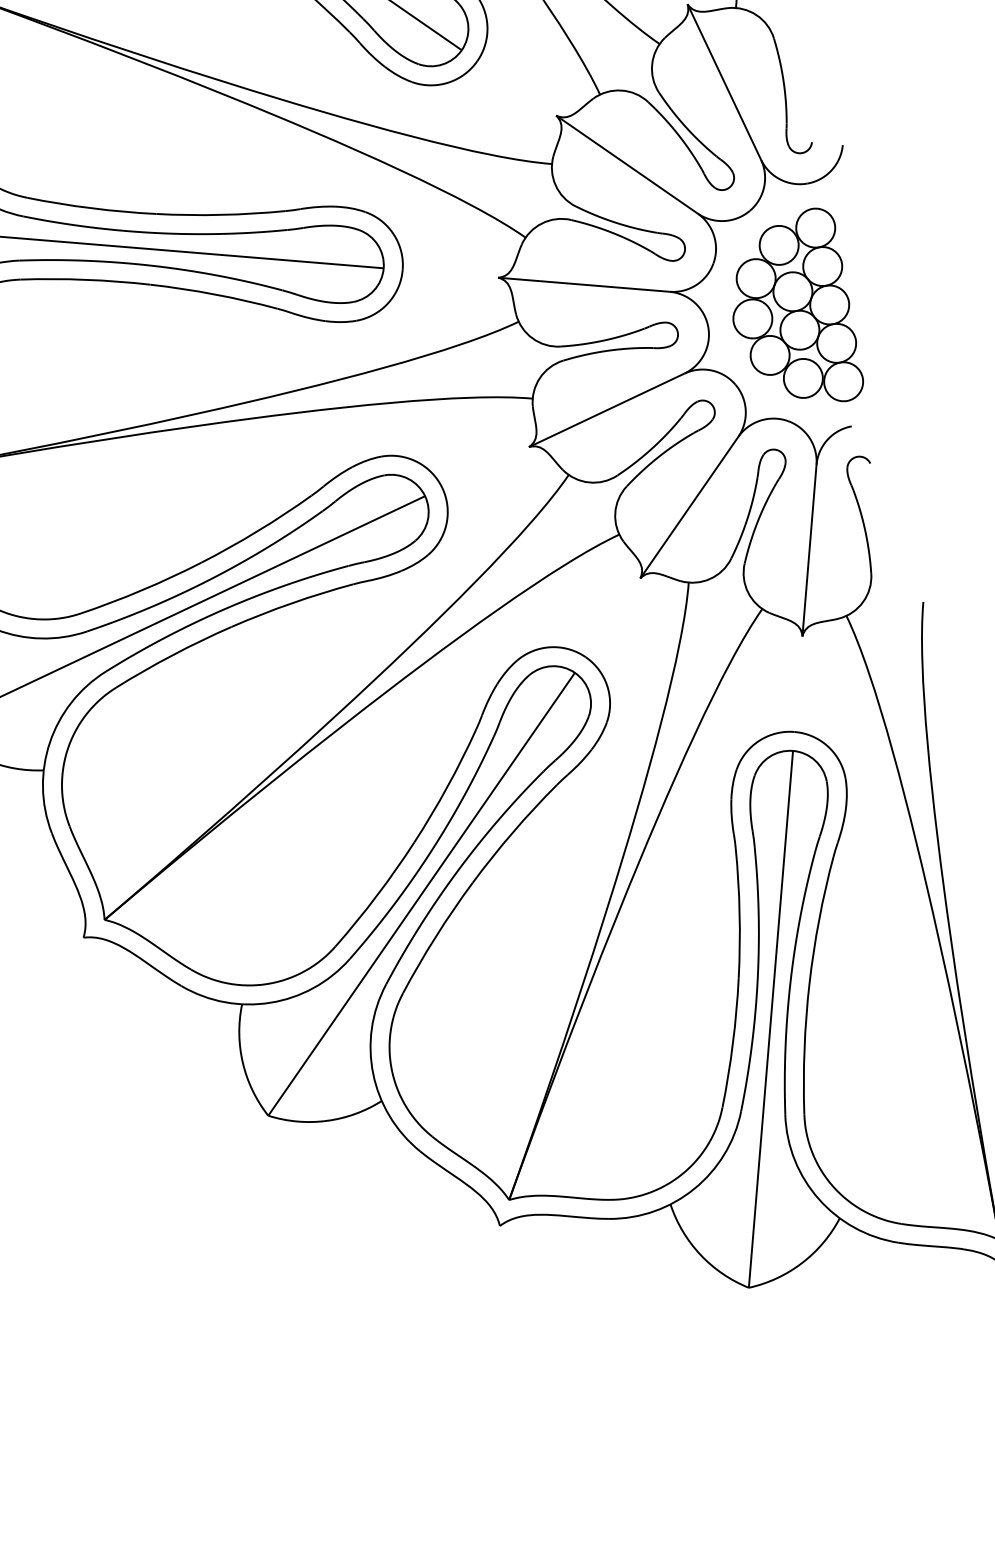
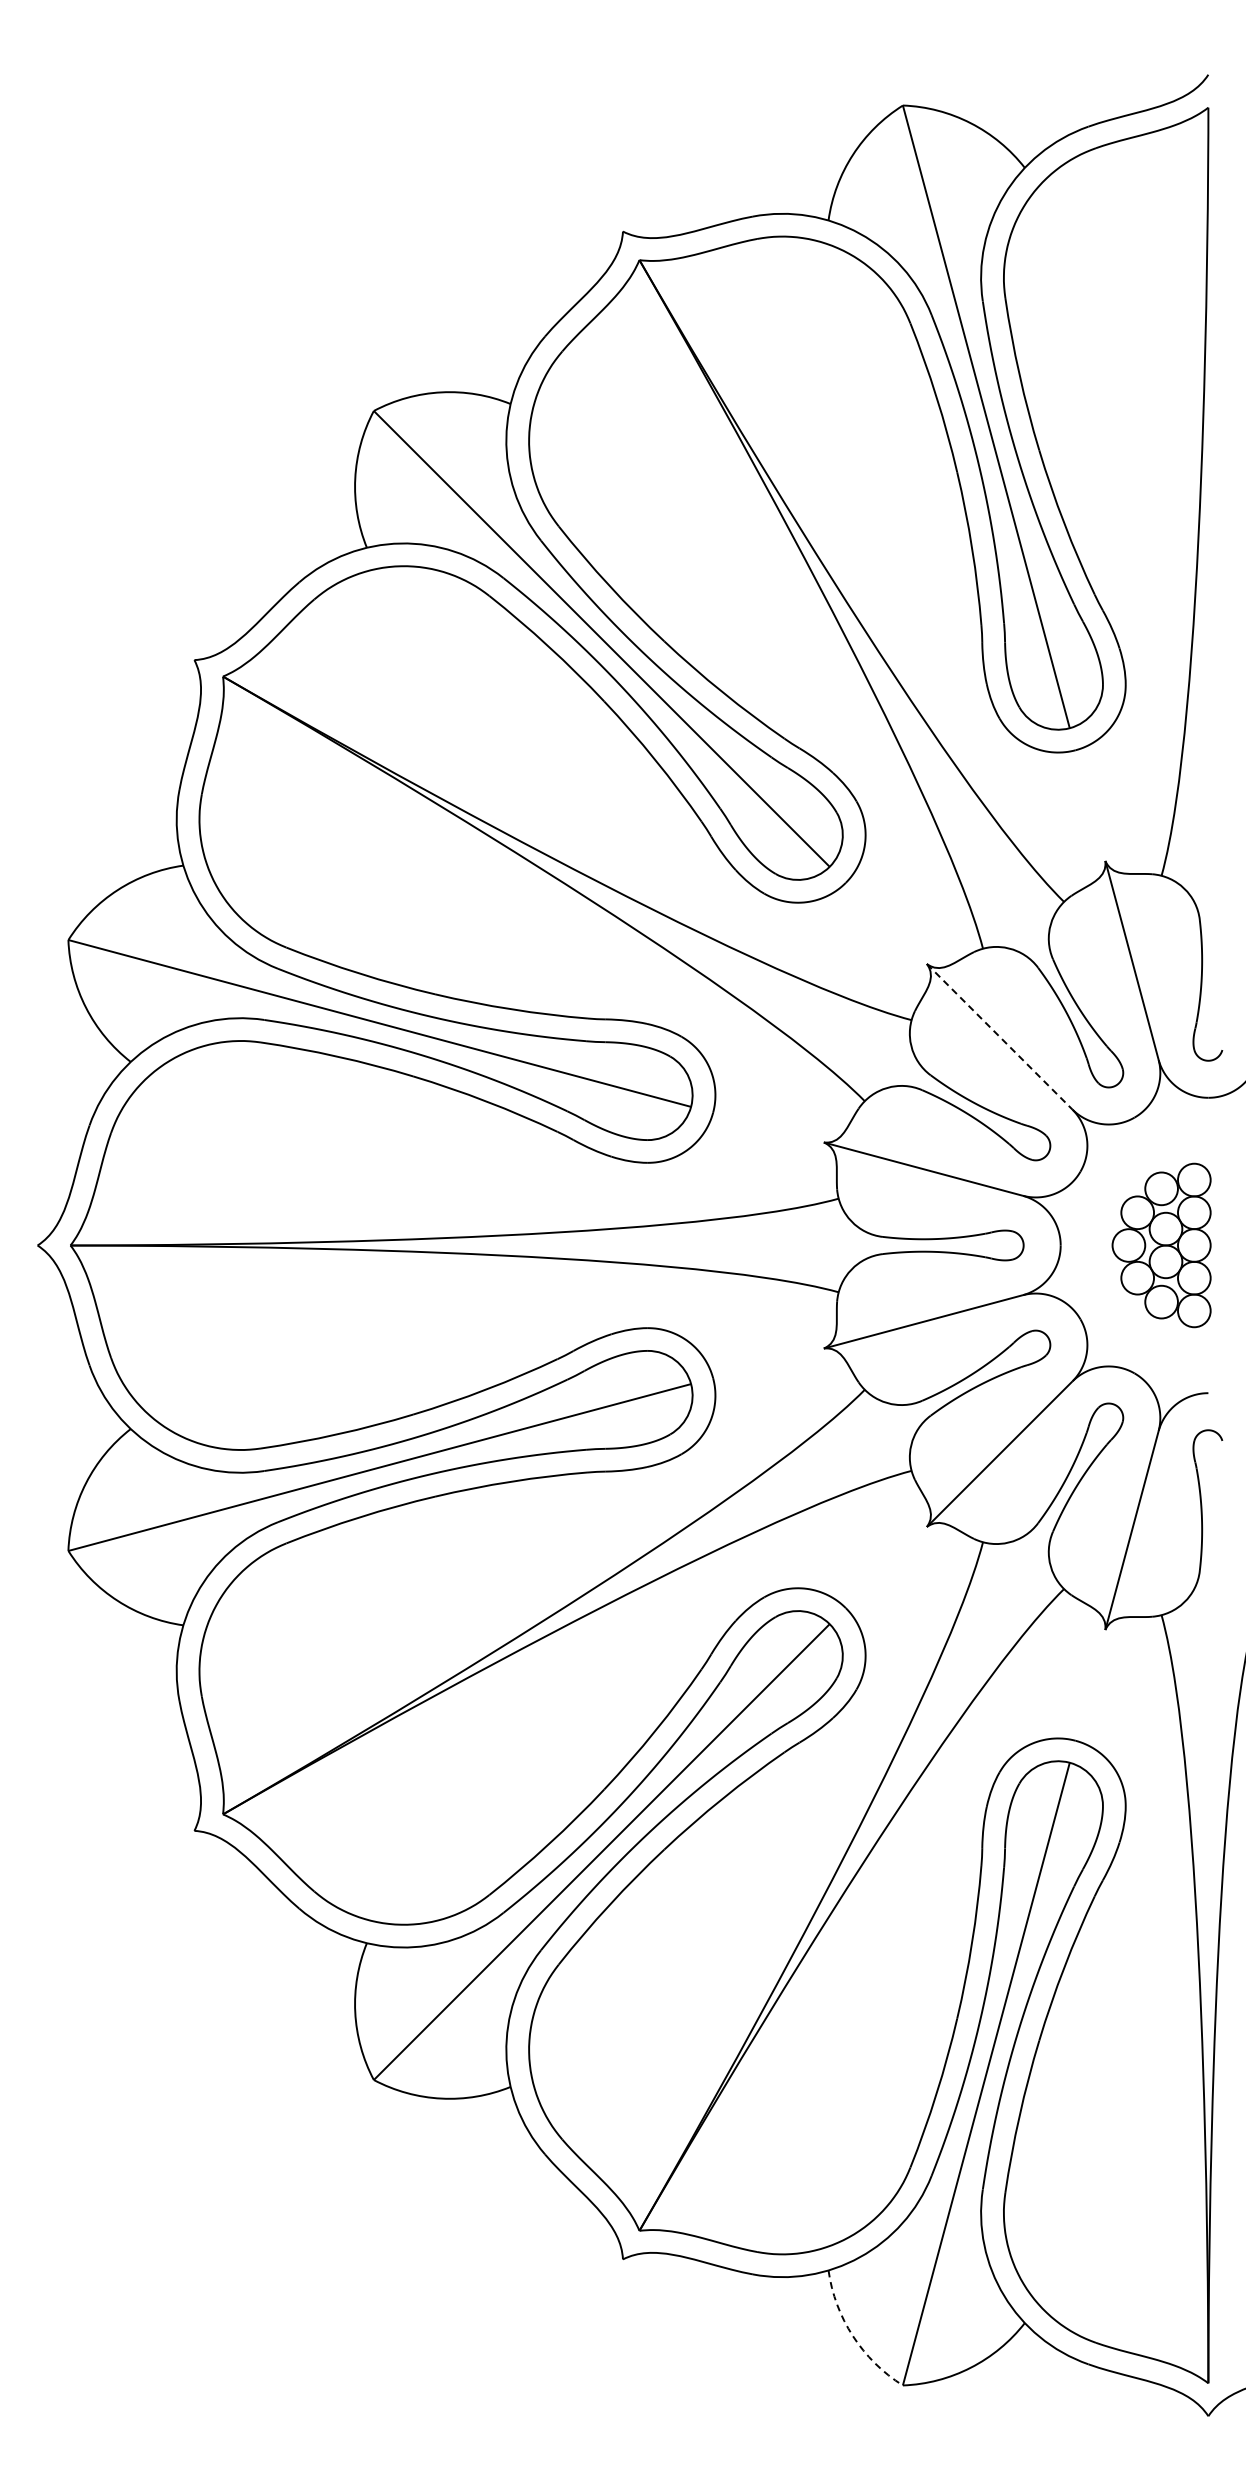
line: (627, 165) -> (1000, 1037), solid -> dashed
part: (791, 311) -> (1161, 1245), size x0.7
arc: (700, 1254) -> (853, 2336), solid -> dashed

